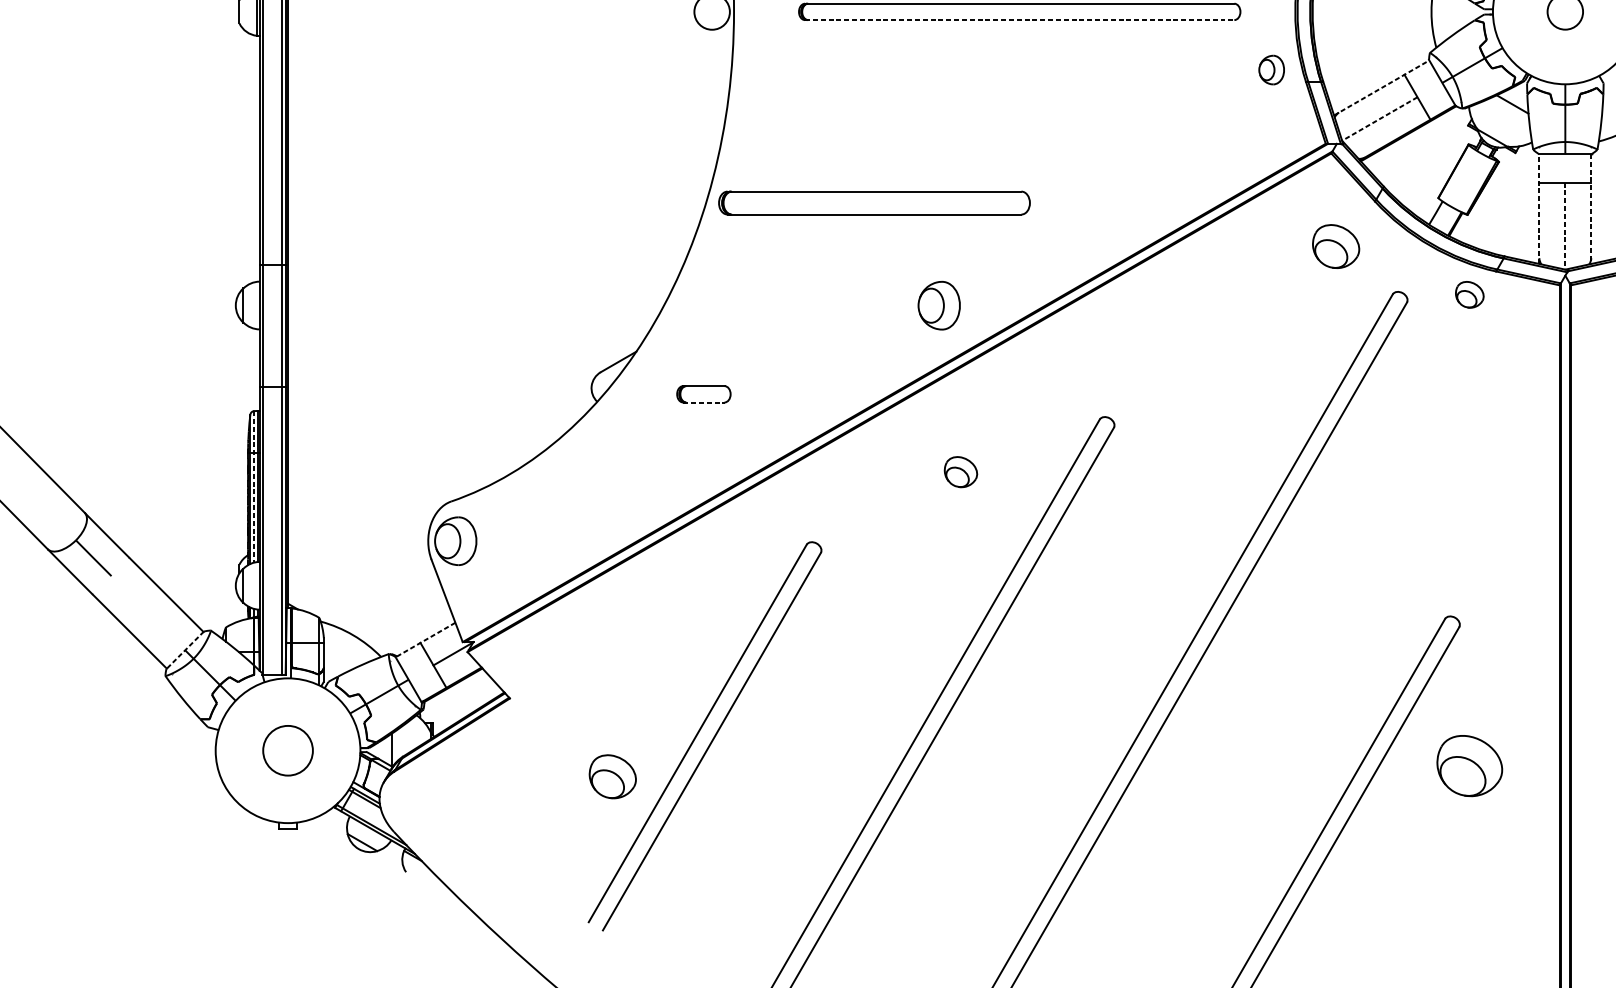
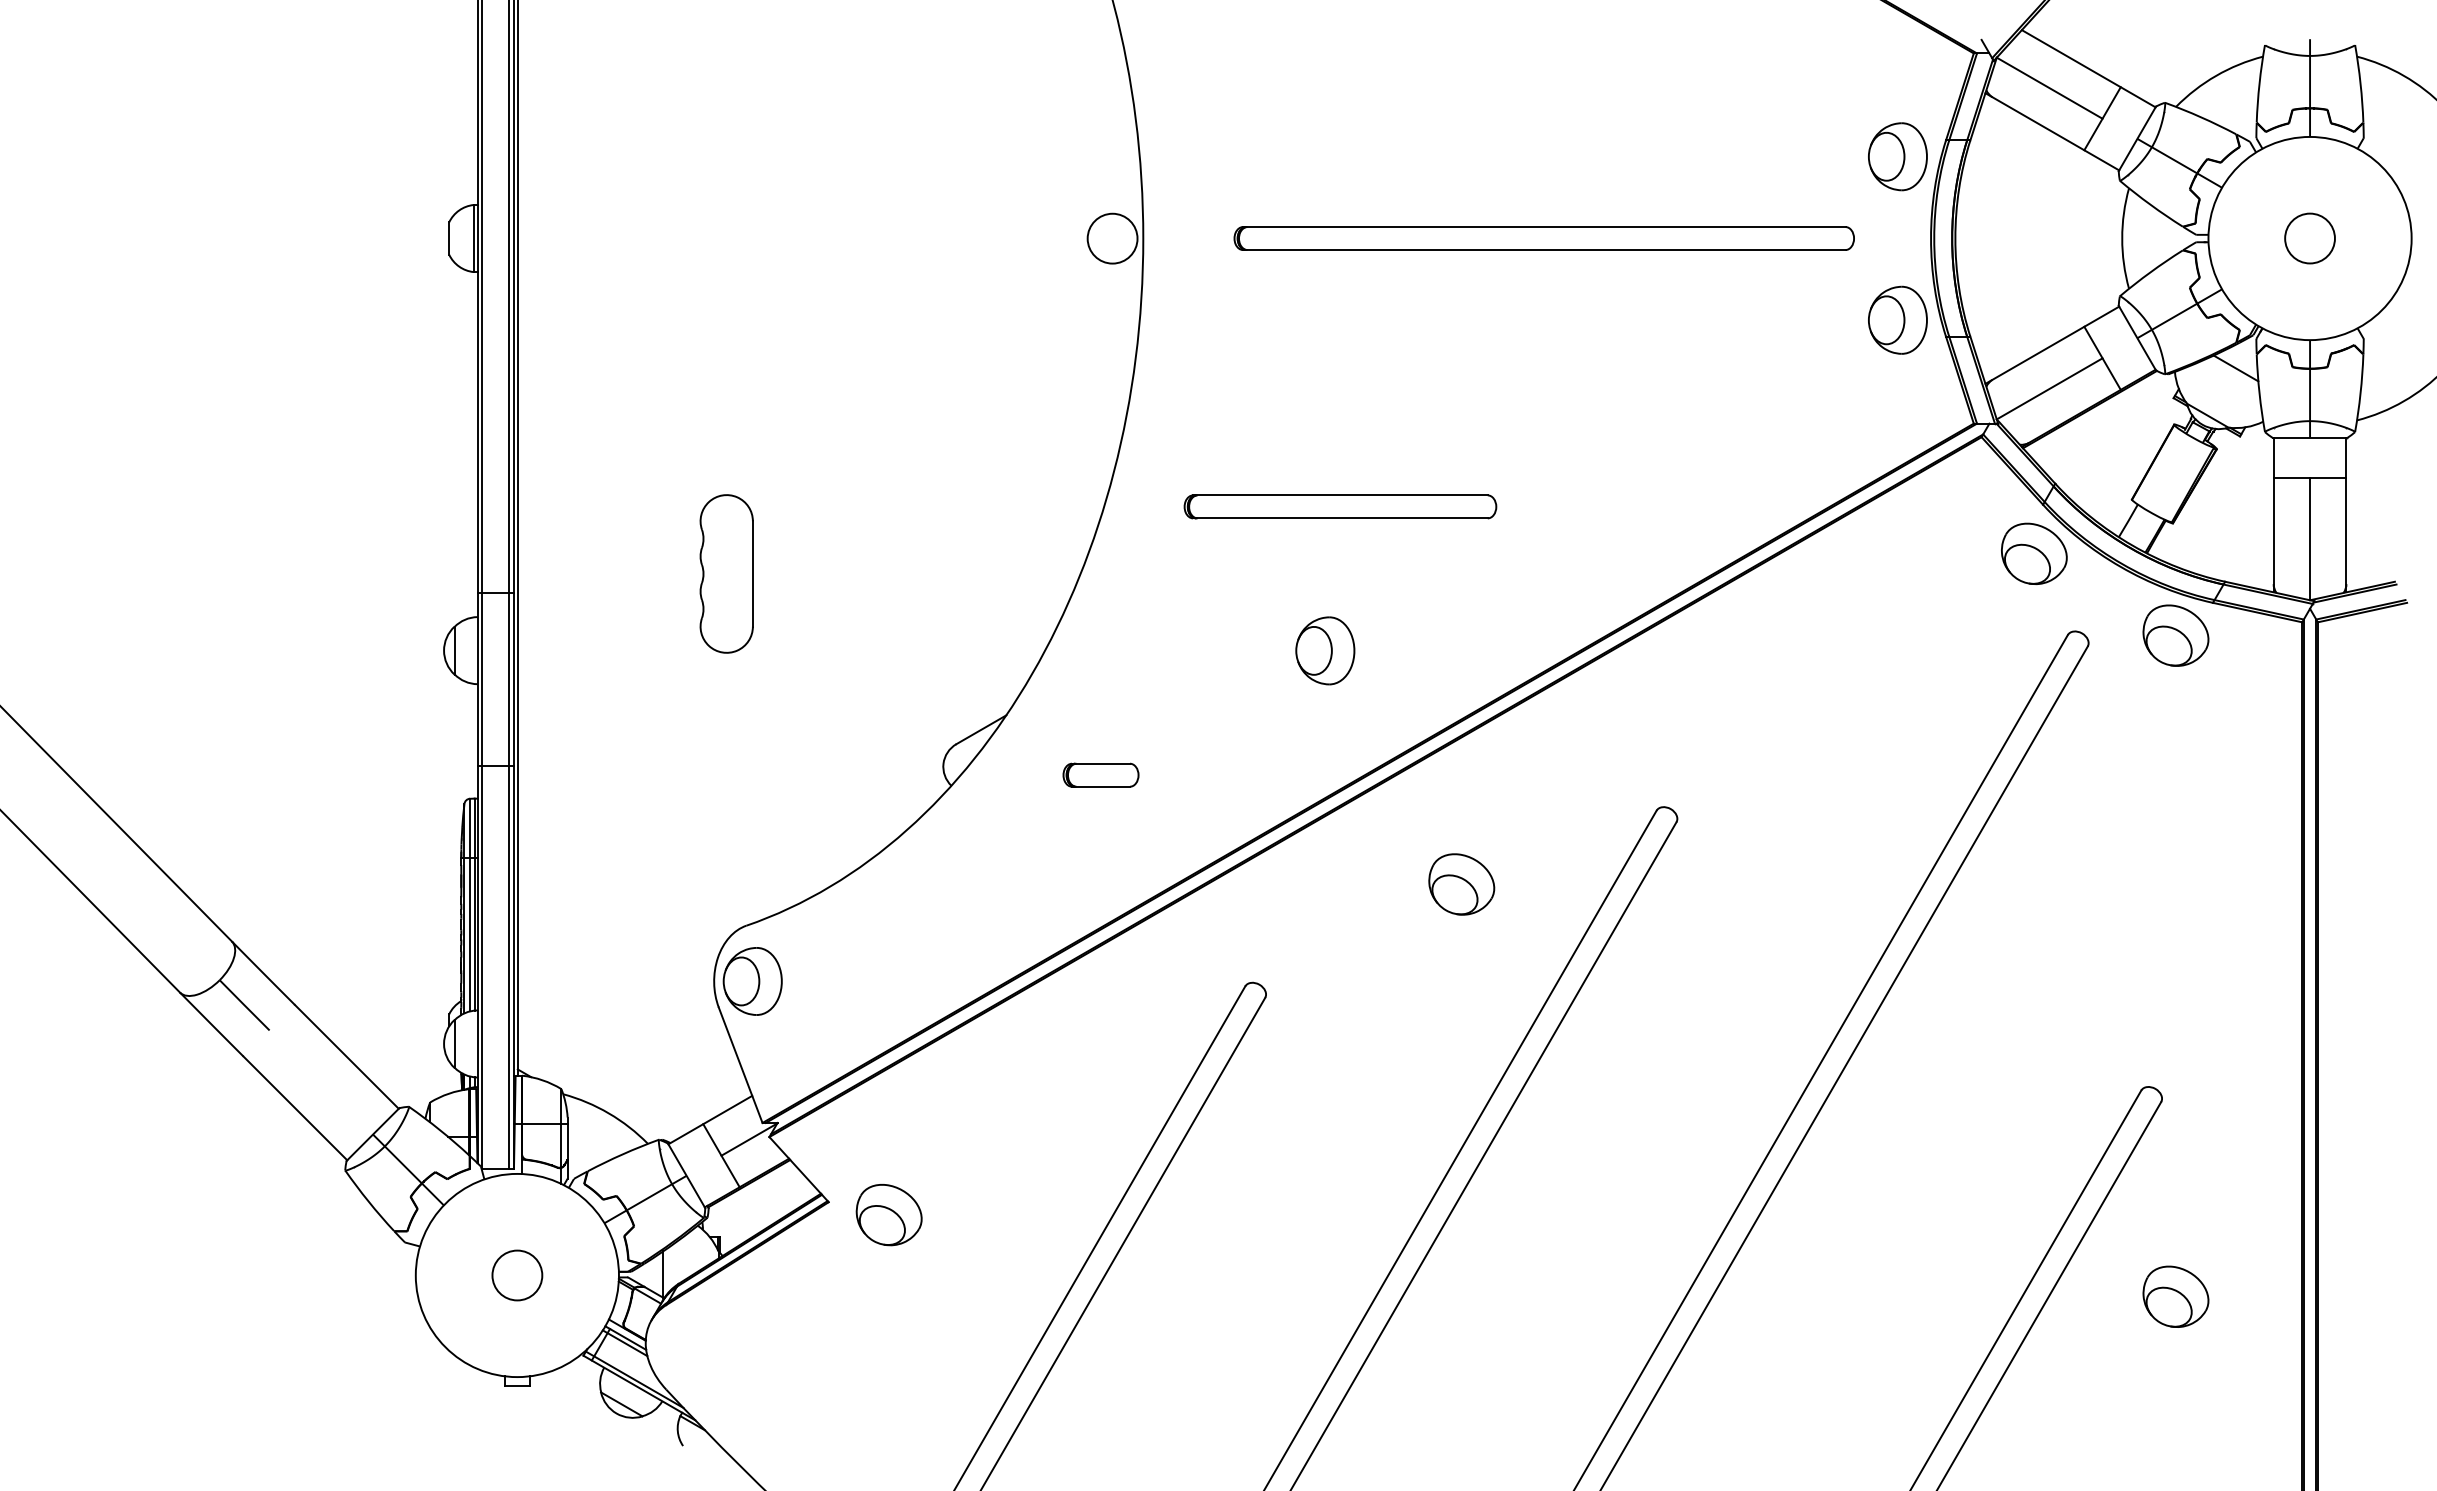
line: (1019, 20) -> (1544, 250), dashed -> solid
part: (1271, 69) -> (1897, 319), size x1.67
line: (1381, 88) -> (2052, 345), dashed -> solid
line: (1379, 119) -> (2049, 389), dashed -> solid
part: (874, 202) -> (1340, 506), size x0.71
line: (1539, 208) -> (2273, 514), dashed -> solid
line: (1591, 209) -> (2346, 515), dashed -> solid
line: (1565, 226) -> (2310, 539), dashed -> solid
part: (1336, 246) -> (2034, 553), moved
part: (437, 250) -> (726, 573), added
part: (1469, 294) -> (2175, 635), size x1.67
part: (939, 305) -> (1325, 650), moved
line: (704, 402) -> (1101, 786), dashed -> solid
part: (960, 472) -> (1461, 884), size x1.43
line: (254, 487) -> (470, 905), dashed -> solid
line: (424, 640) -> (709, 1120), dashed -> solid
line: (184, 650) -> (372, 1134), dashed -> solid
circle: (288, 750) -> (517, 1275), size x0.71
part: (1469, 765) -> (2175, 1296), size x0.71
part: (612, 777) -> (888, 1215), moved

